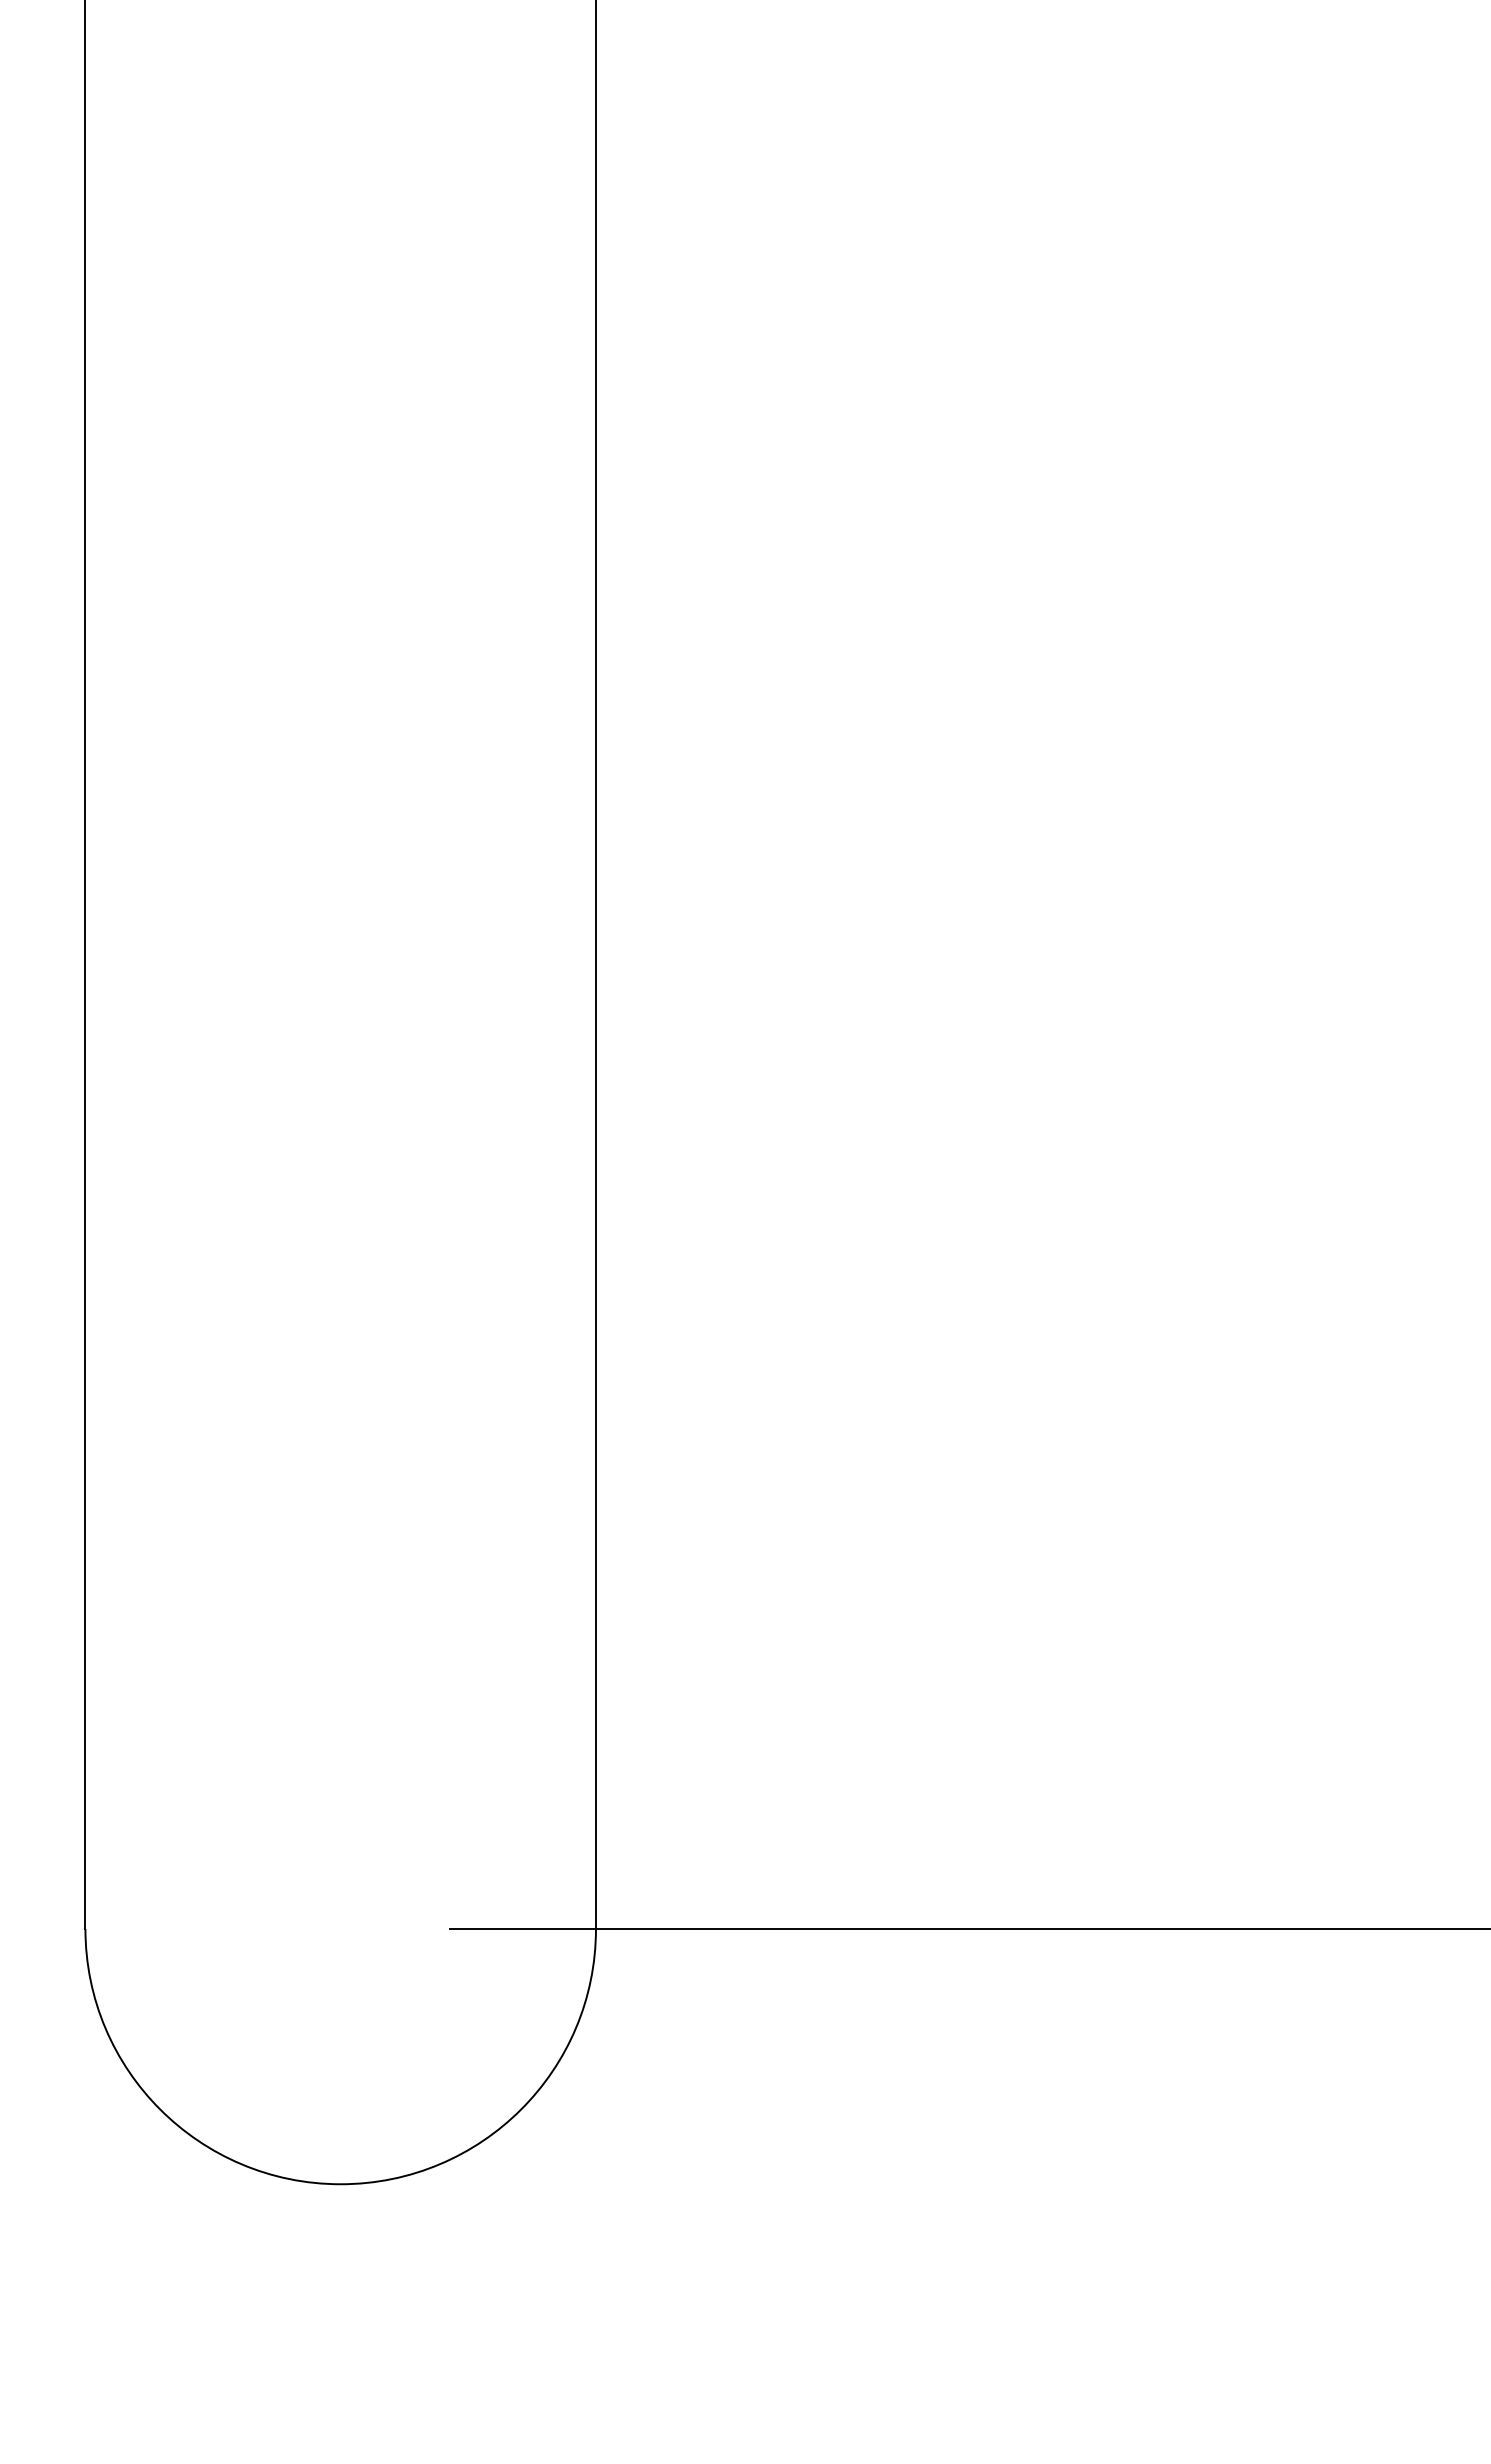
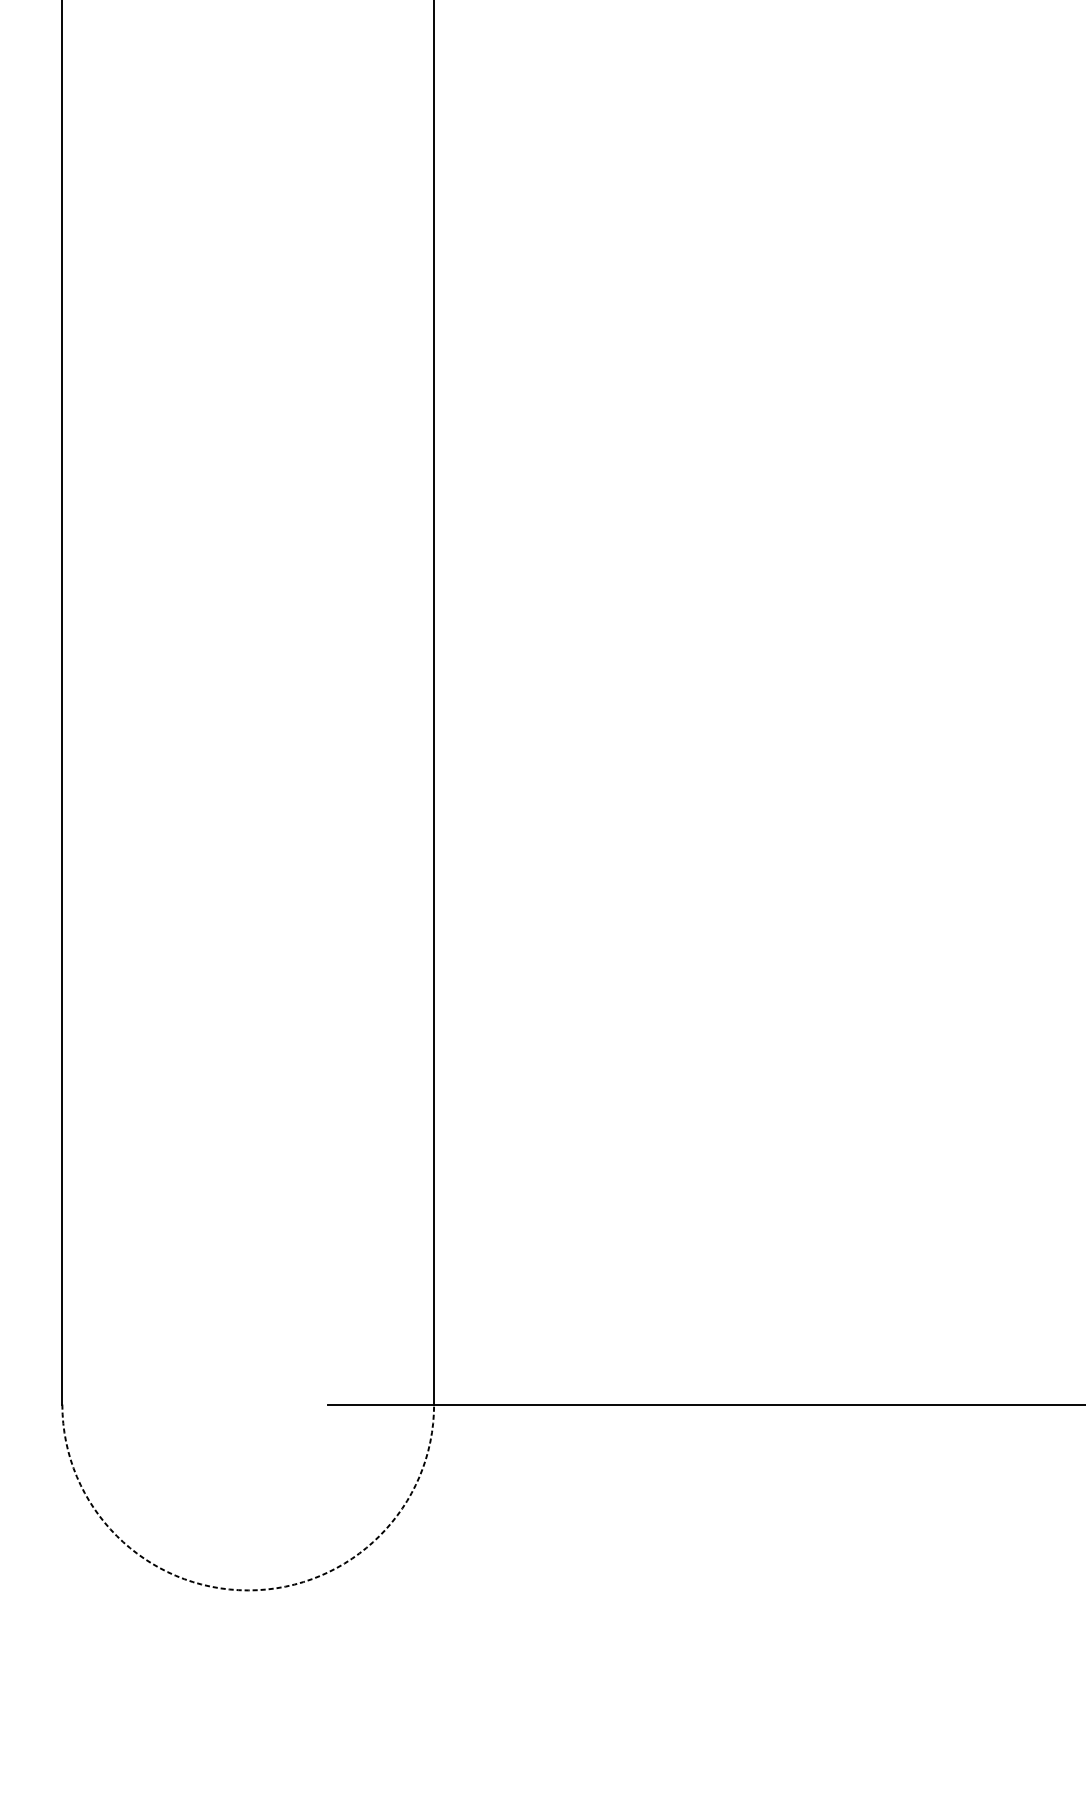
arc: (340, 2184) -> (248, 1590), solid -> dashed

